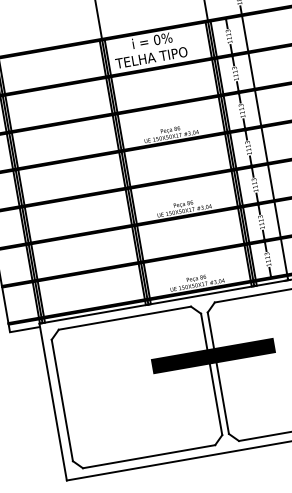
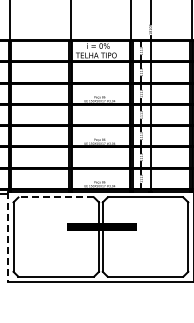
line: (125, 318) -> (56, 197), solid -> dashed
line: (53, 402) -> (8, 237), solid -> dashed

